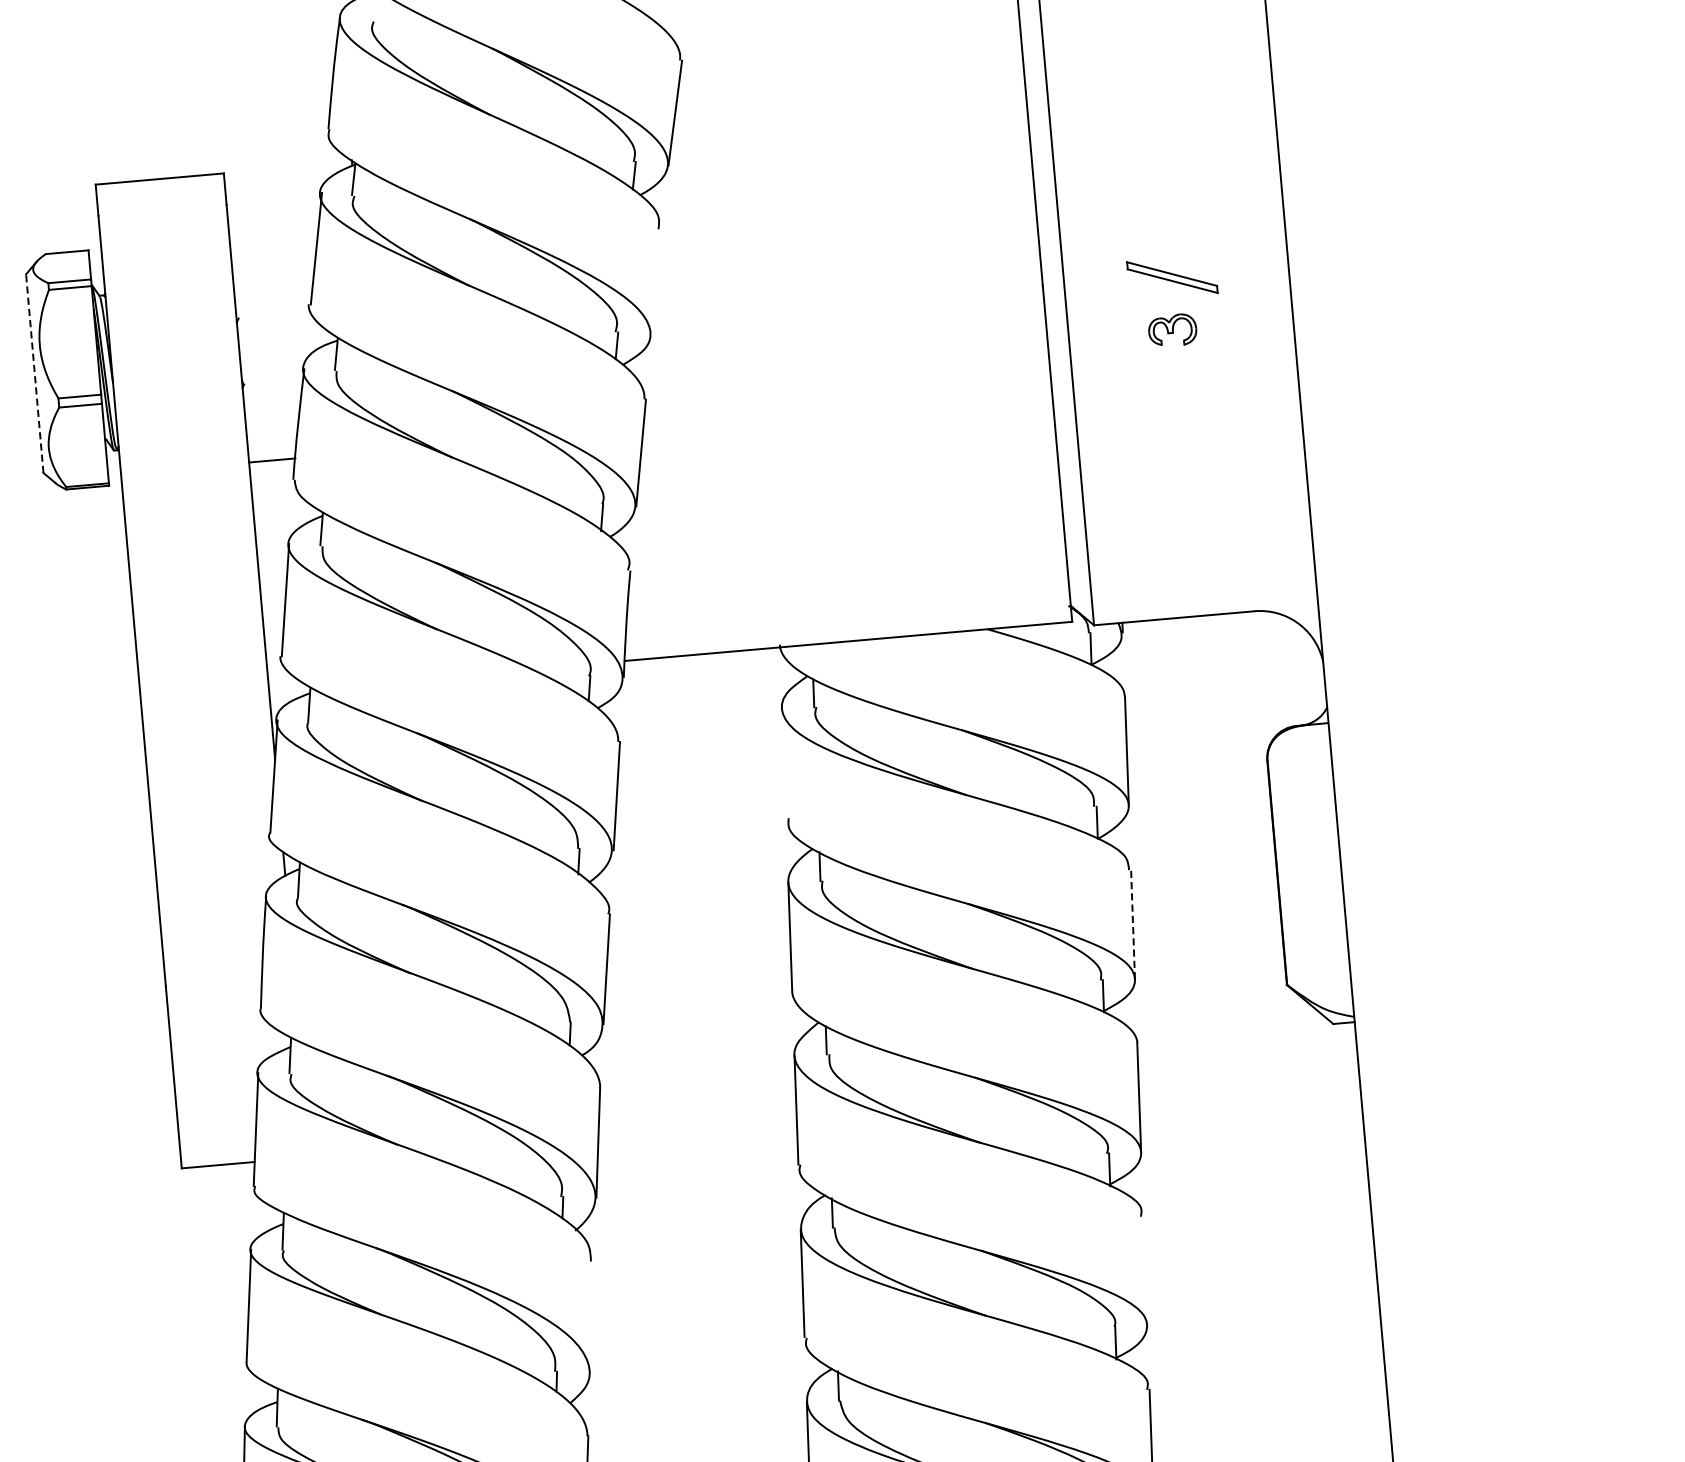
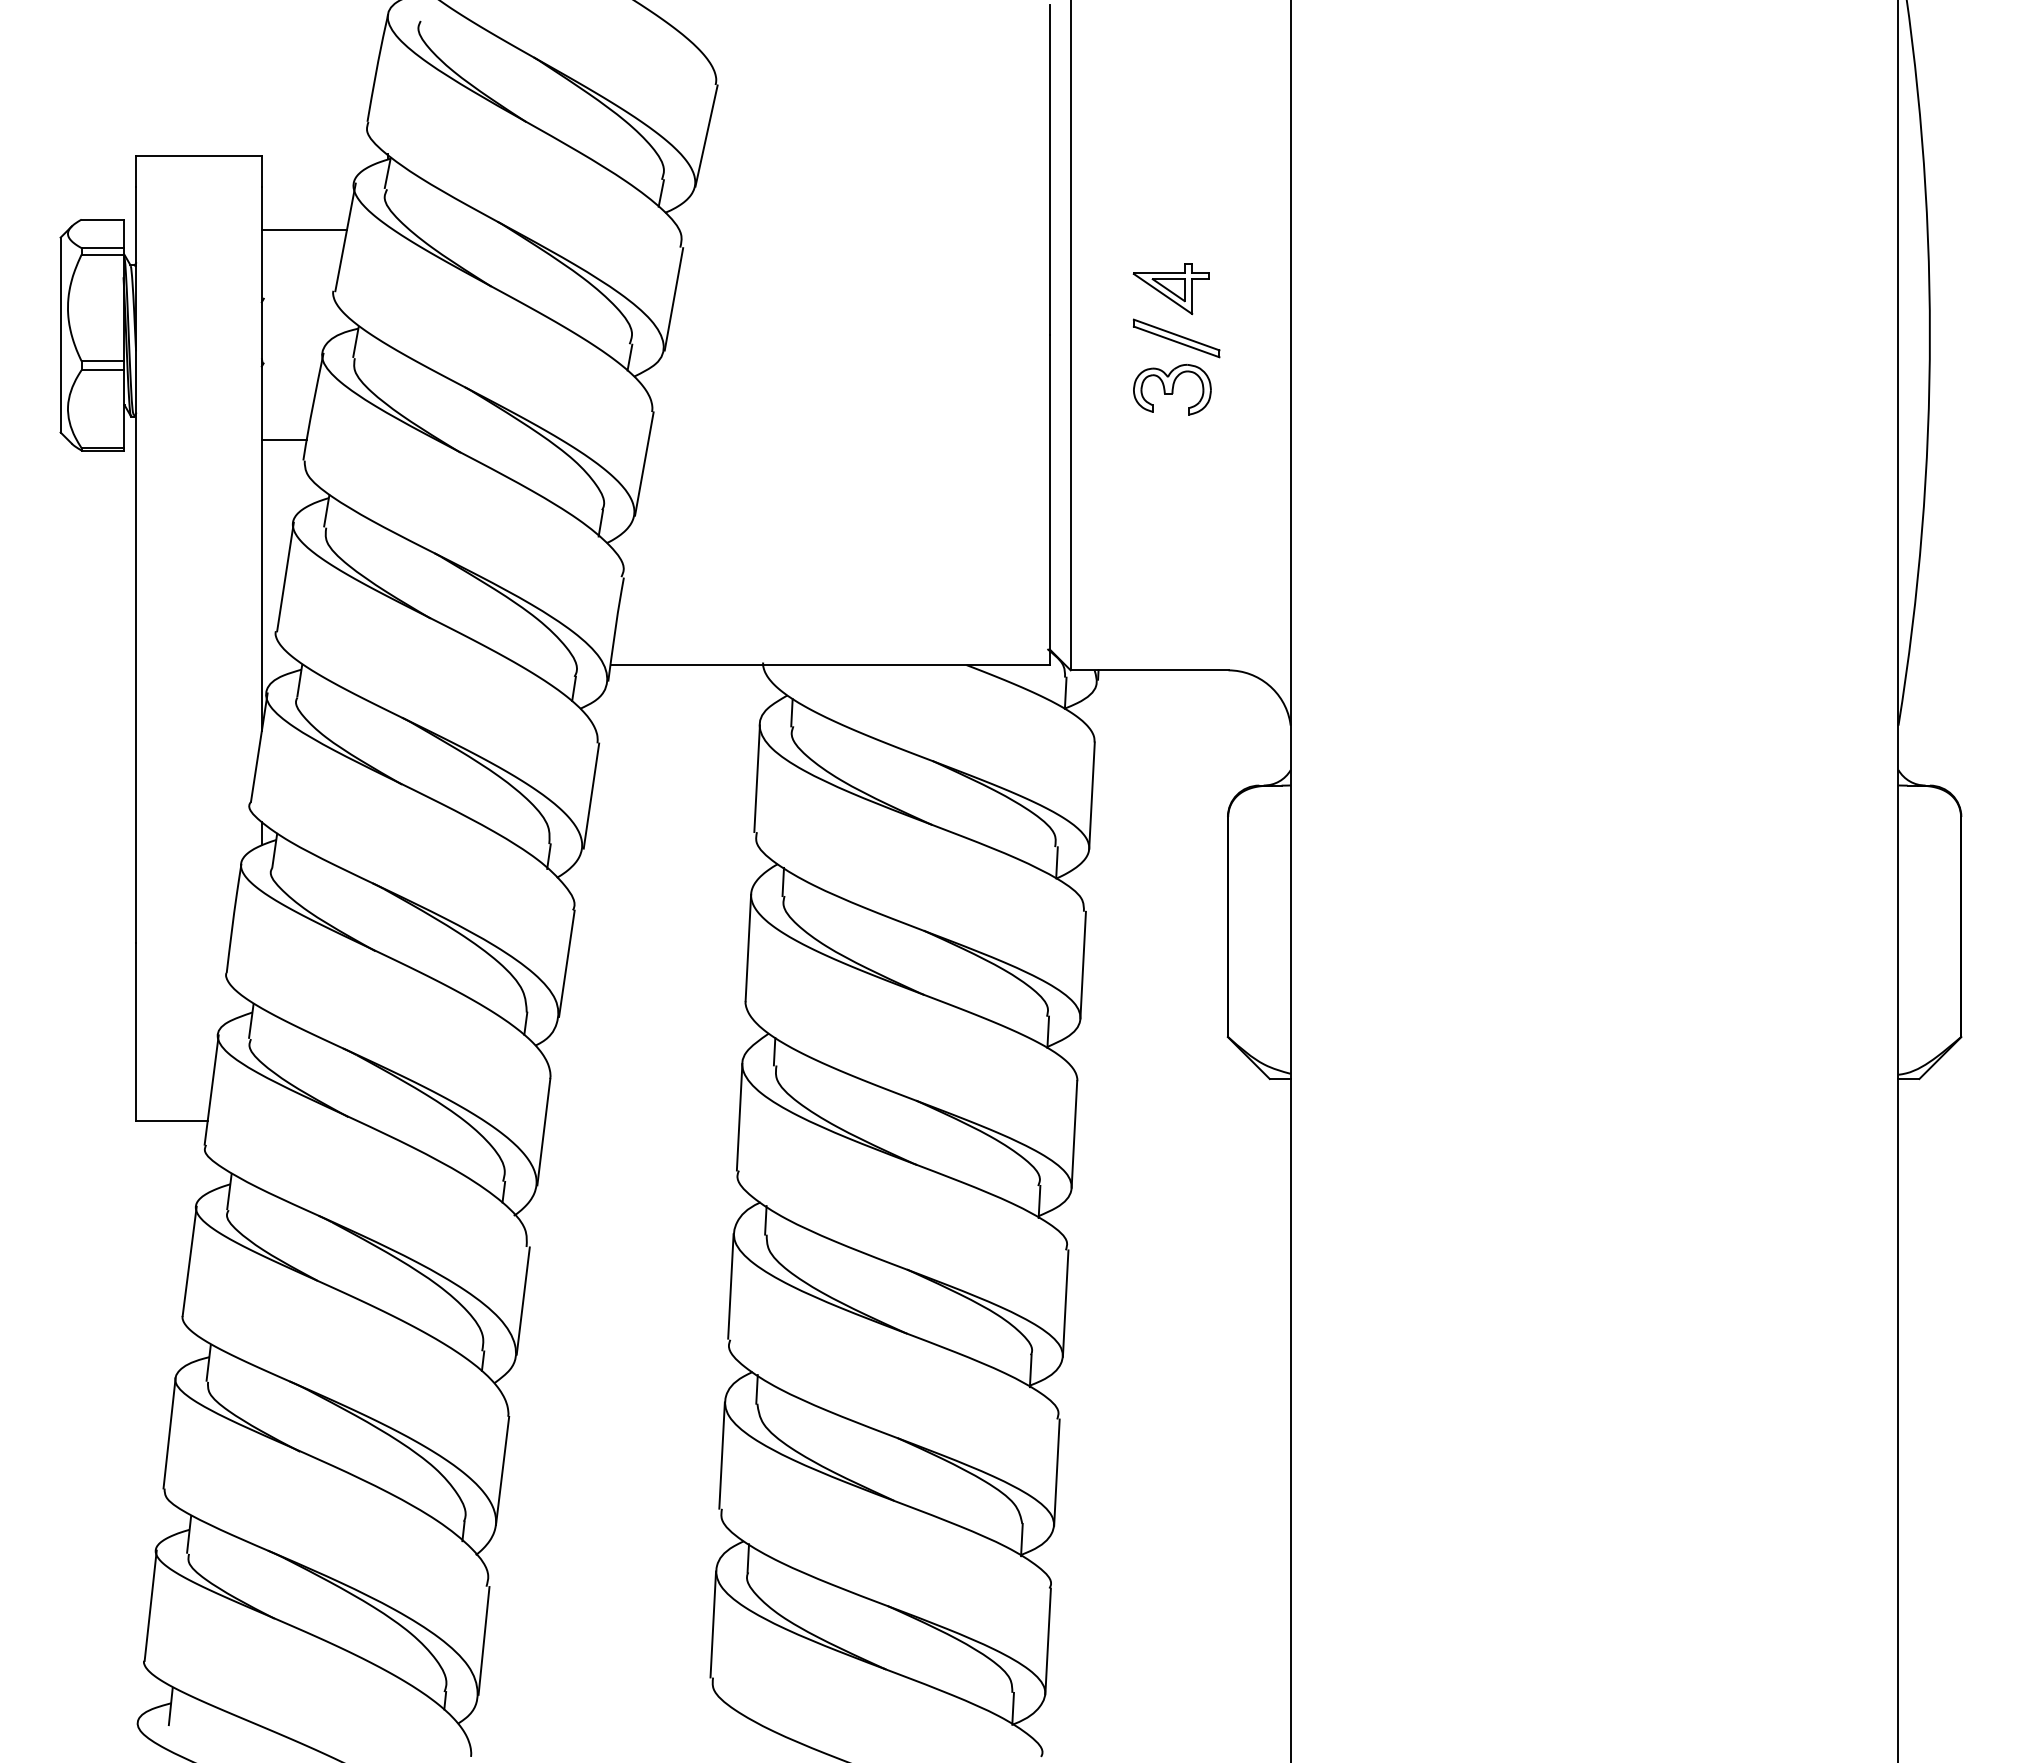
part: (1161, 228) -> (1170, 289), added
line: (272, 245) -> (303, 230), added
line: (656, 282) -> (673, 299), added
part: (1172, 330) -> (1172, 389), size x1.67
line: (34, 373) -> (60, 334), dashed -> solid
line: (783, 763) -> (756, 778), added
line: (1133, 923) -> (1083, 964), dashed -> solid
line: (1145, 1271) -> (1065, 1303), added
line: (591, 1316) -> (522, 1300), added

